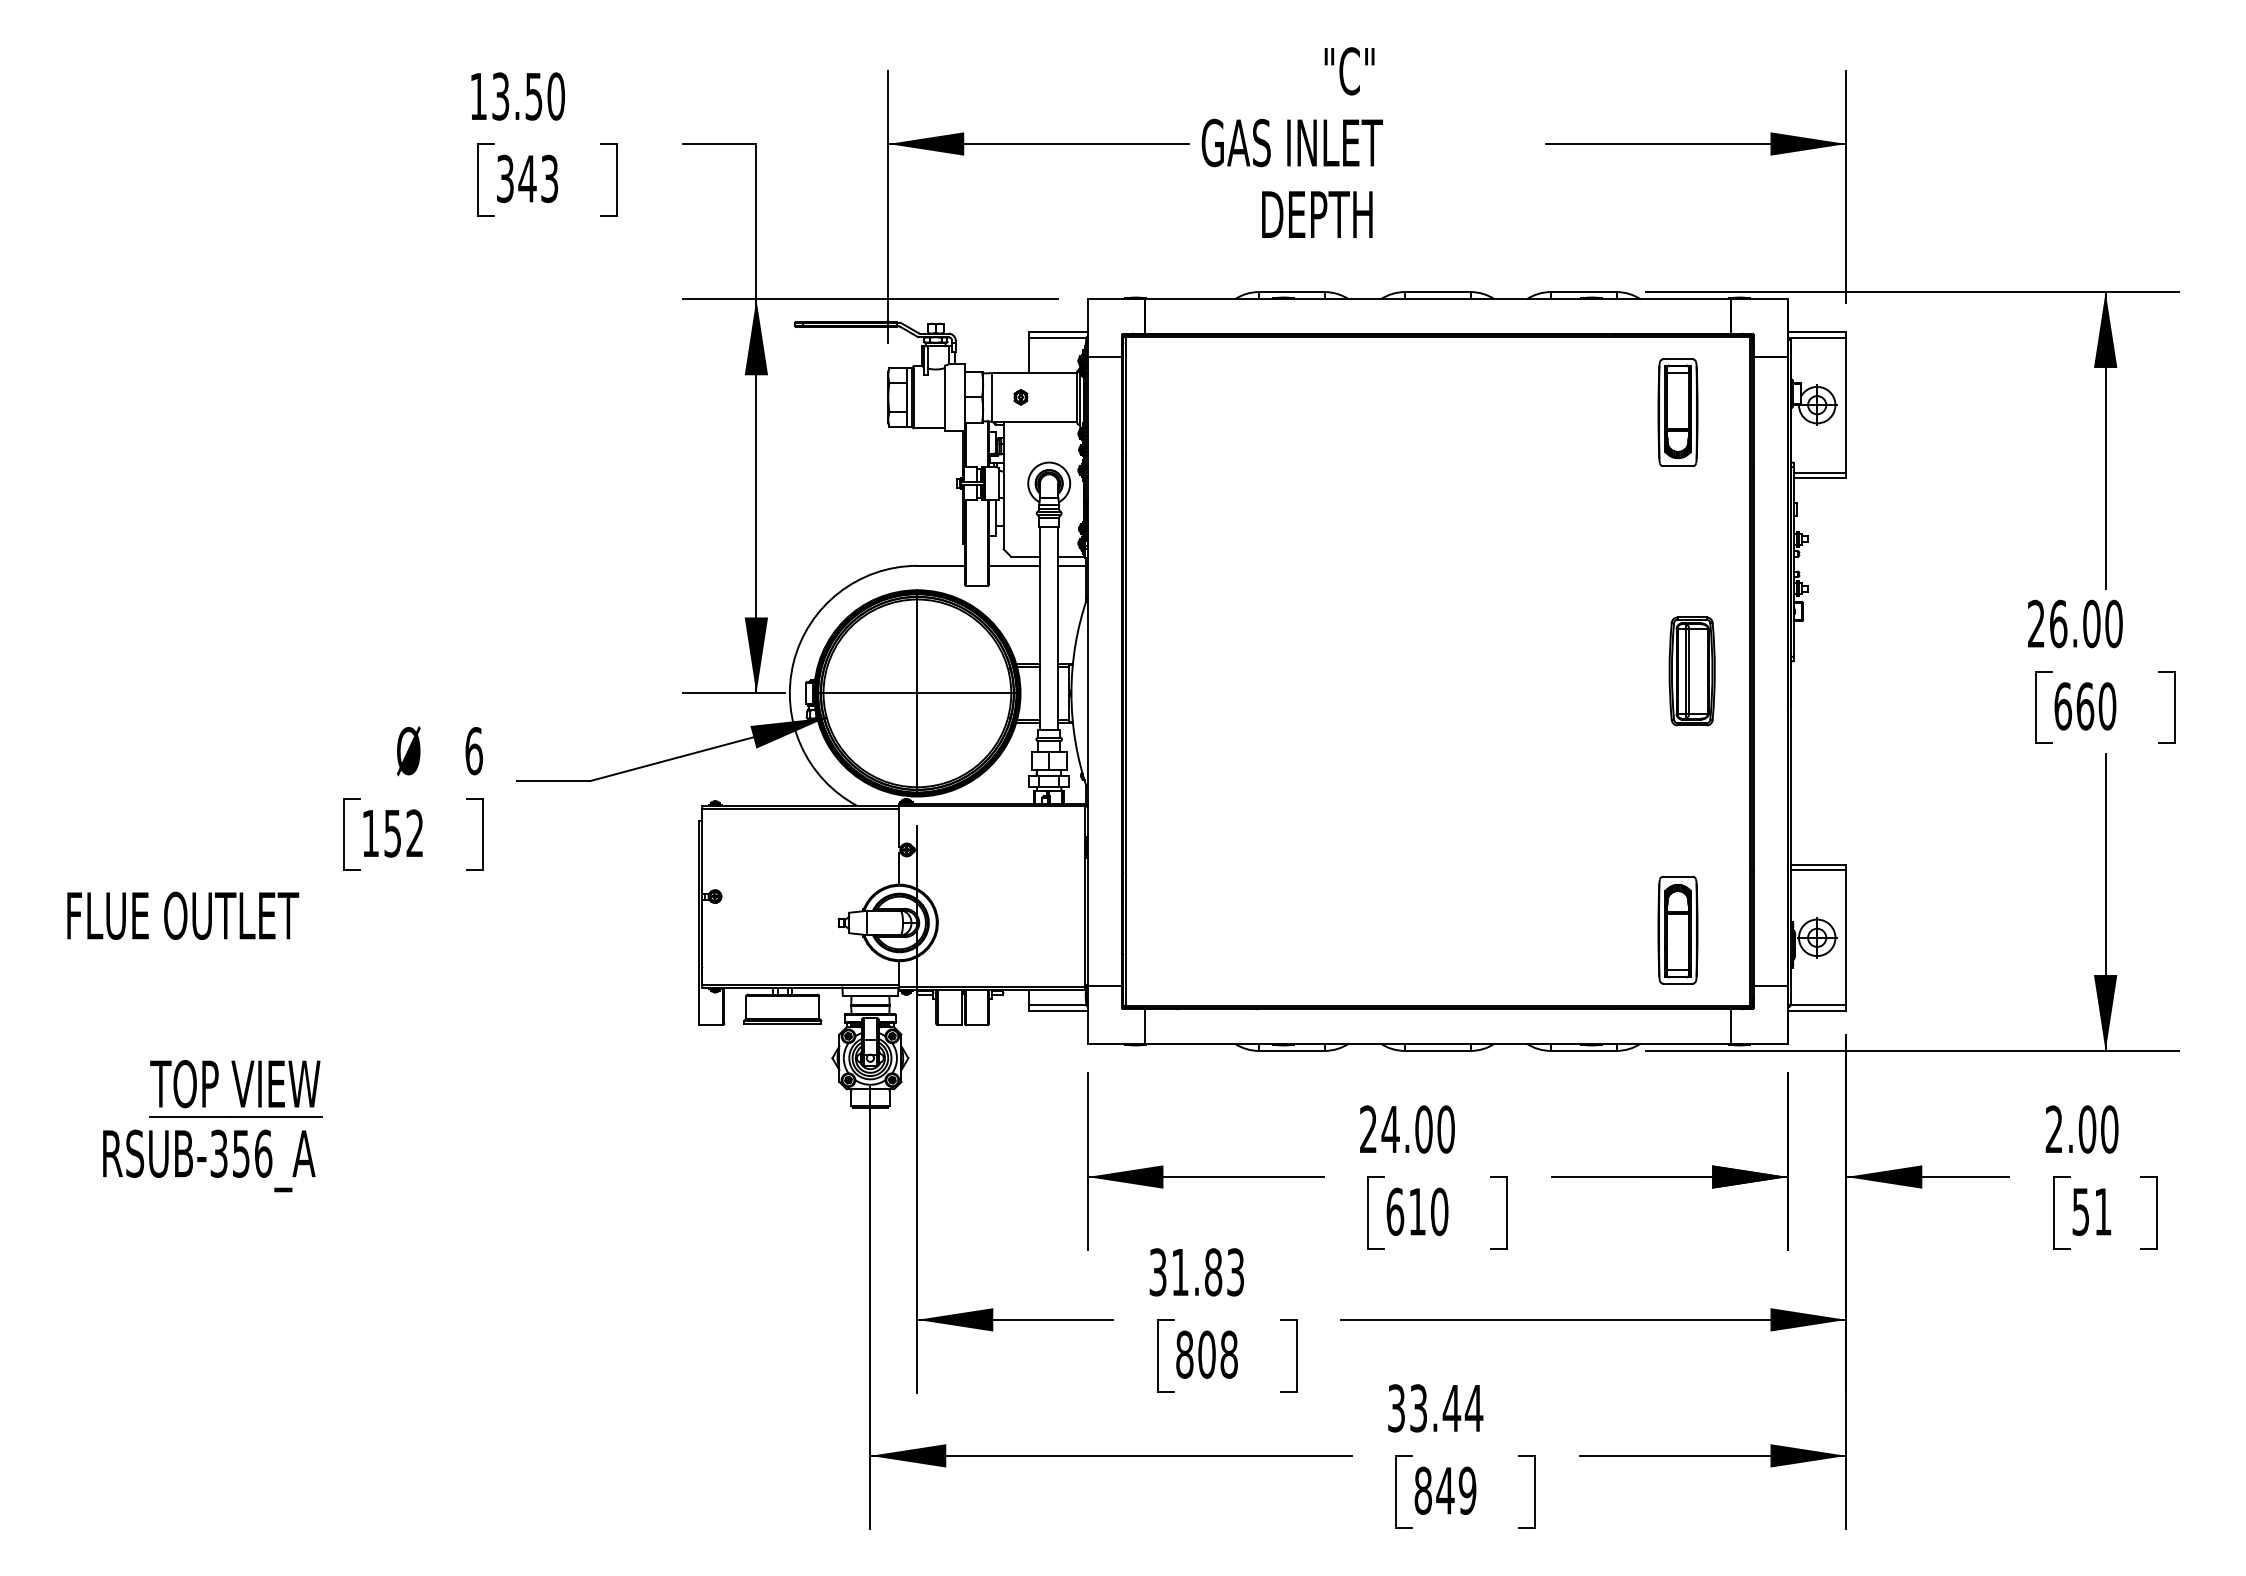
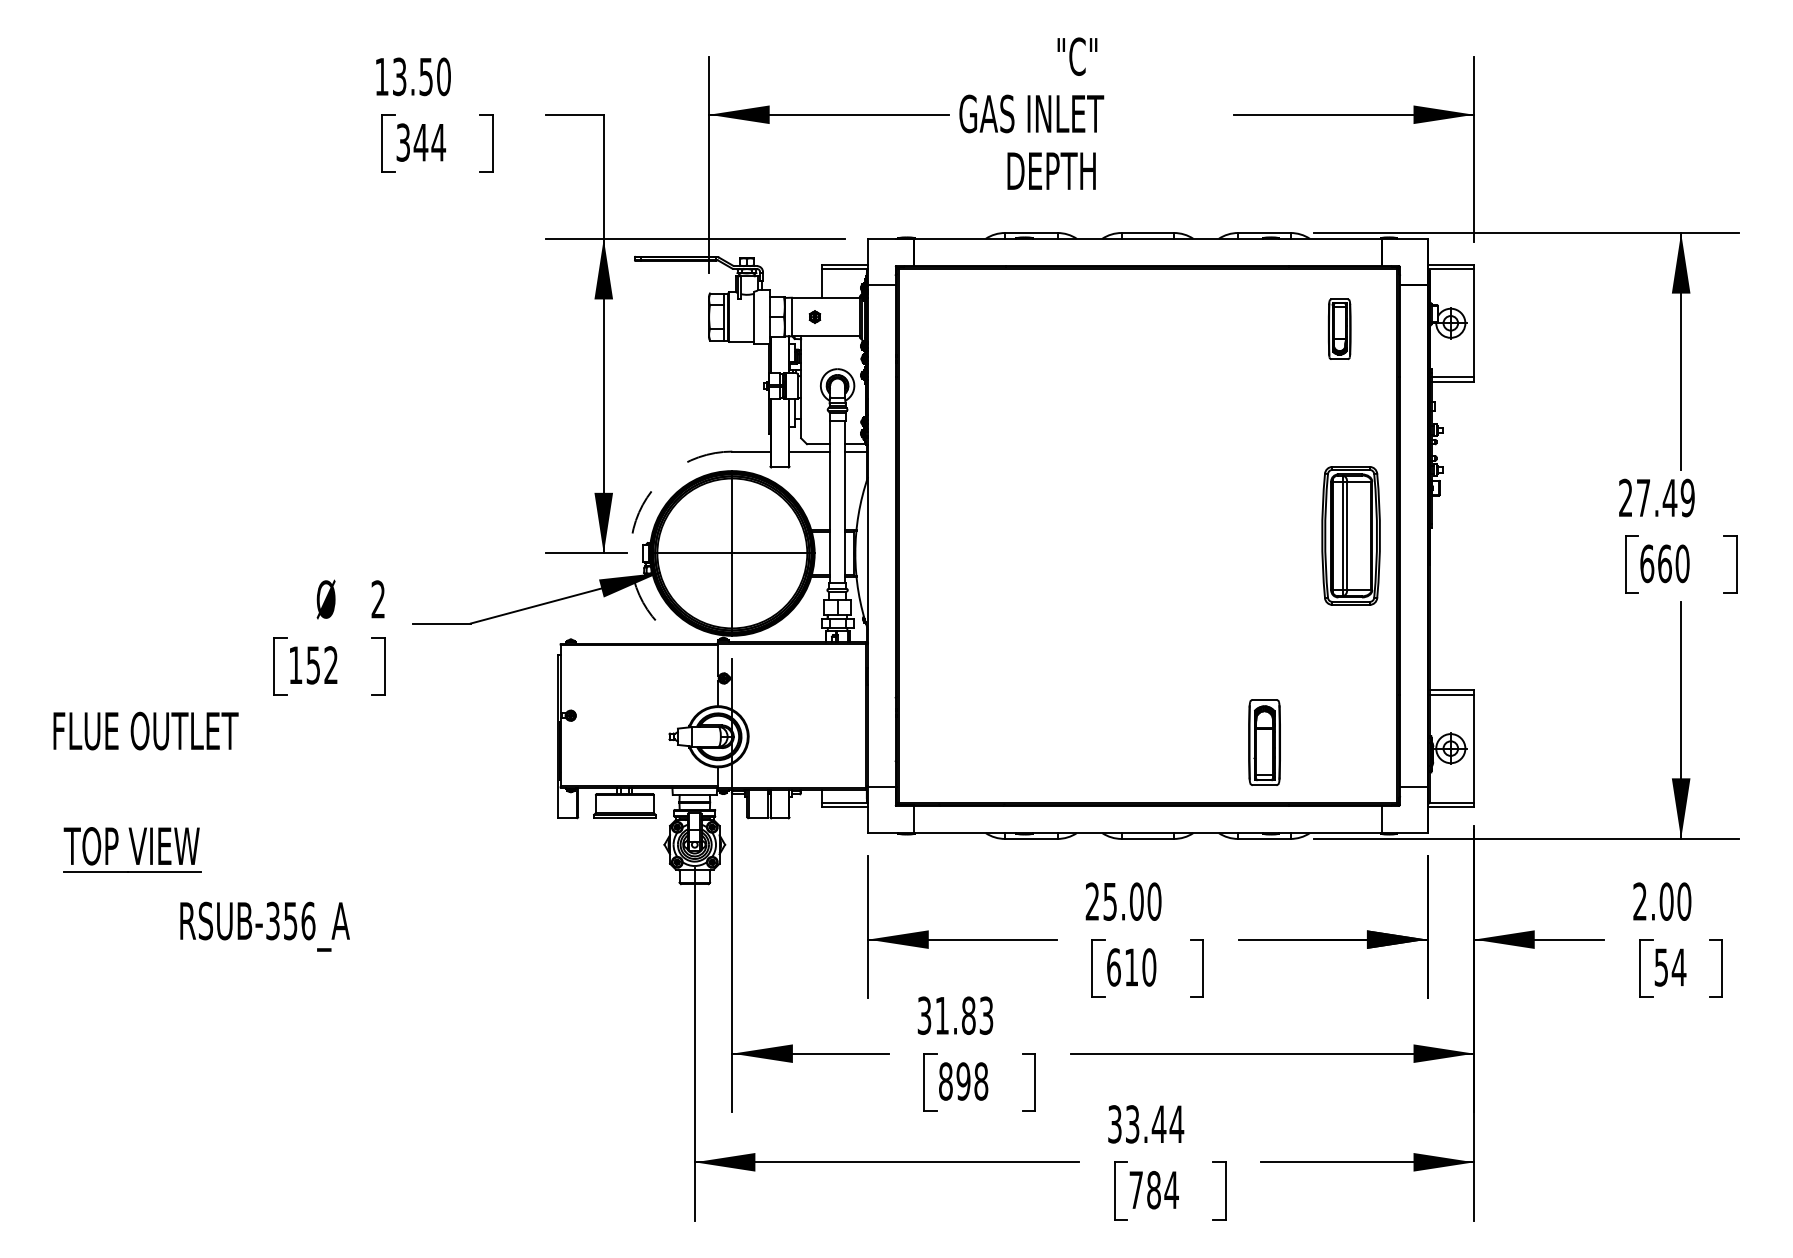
text: (549, 178) -> (438, 142), 343 -> 344
part: (1677, 412) -> (1339, 329), size x0.7
text: (2086, 623) -> (1665, 497), 26.00 -> 27.49
arc: (793, 662) -> (633, 528), solid -> dashed
part: (1691, 671) -> (1350, 535), size x1.6
text: (474, 751) -> (378, 599), 6 -> 2
part: (1677, 930) -> (1264, 742), moved
part: (235, 1088) -> (131, 849), moved
text: (1390, 1129) -> (1110, 901), 24.00 -> 25.00
text: (209, 1160) -> (265, 926), moved
text: (2102, 1211) -> (1678, 967), 51 -> 54
text: (1206, 1354) -> (963, 1081), 808 -> 898
text: (1445, 1490) -> (1154, 1189), 849 -> 784

